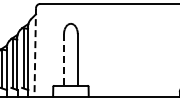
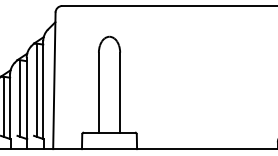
line: (35, 52) -> (54, 81), dashed -> solid
line: (64, 59) -> (99, 91), dashed -> solid

